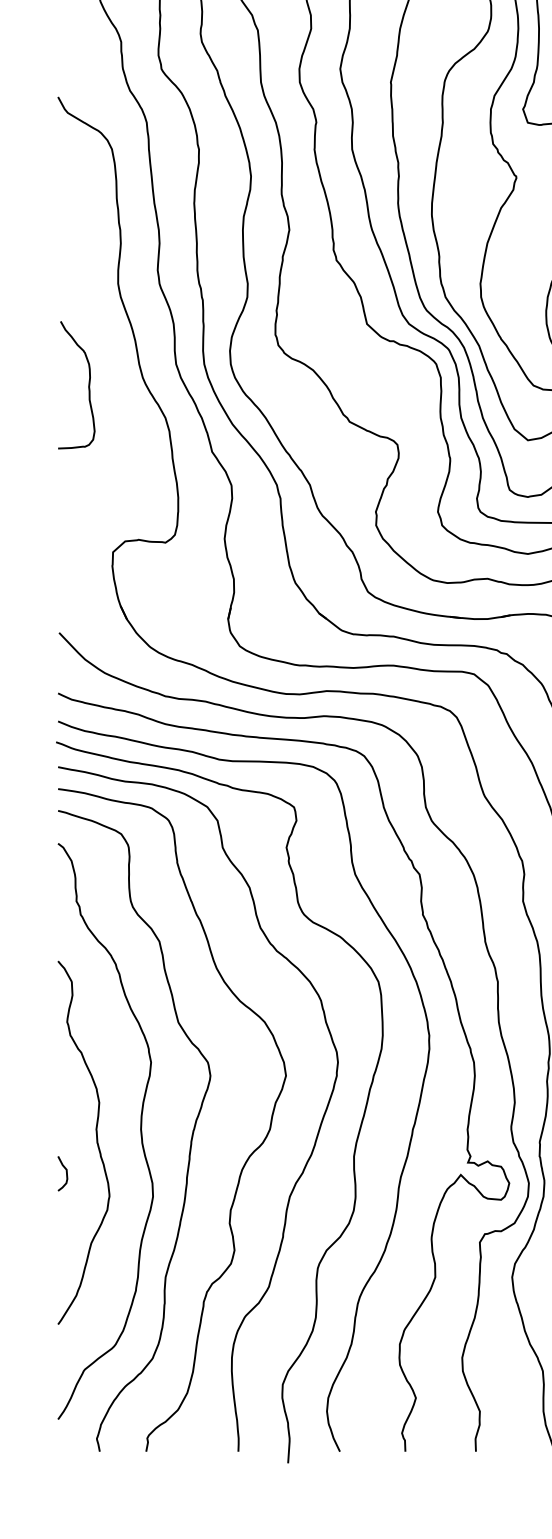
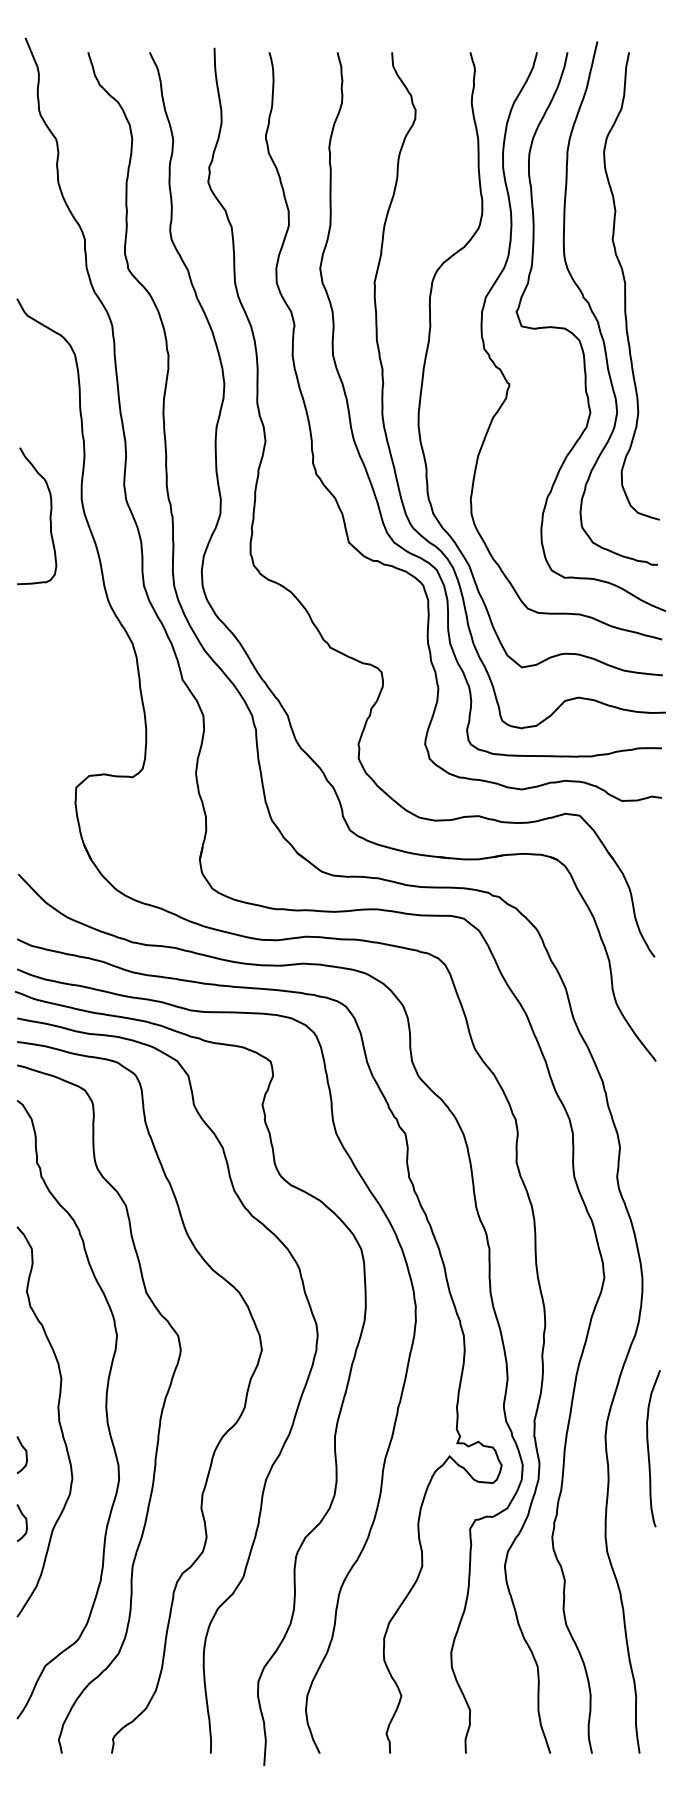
curve: (88, 385) -> (49, 516), moved
curve: (65, 1236) -> (25, 1522), added

